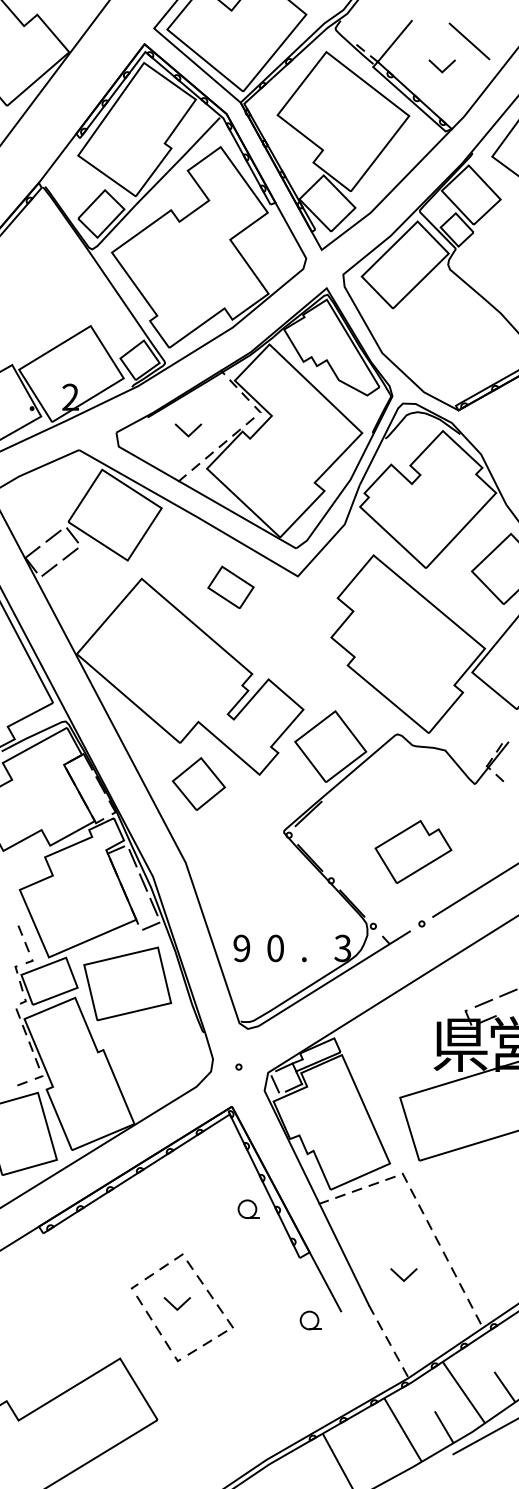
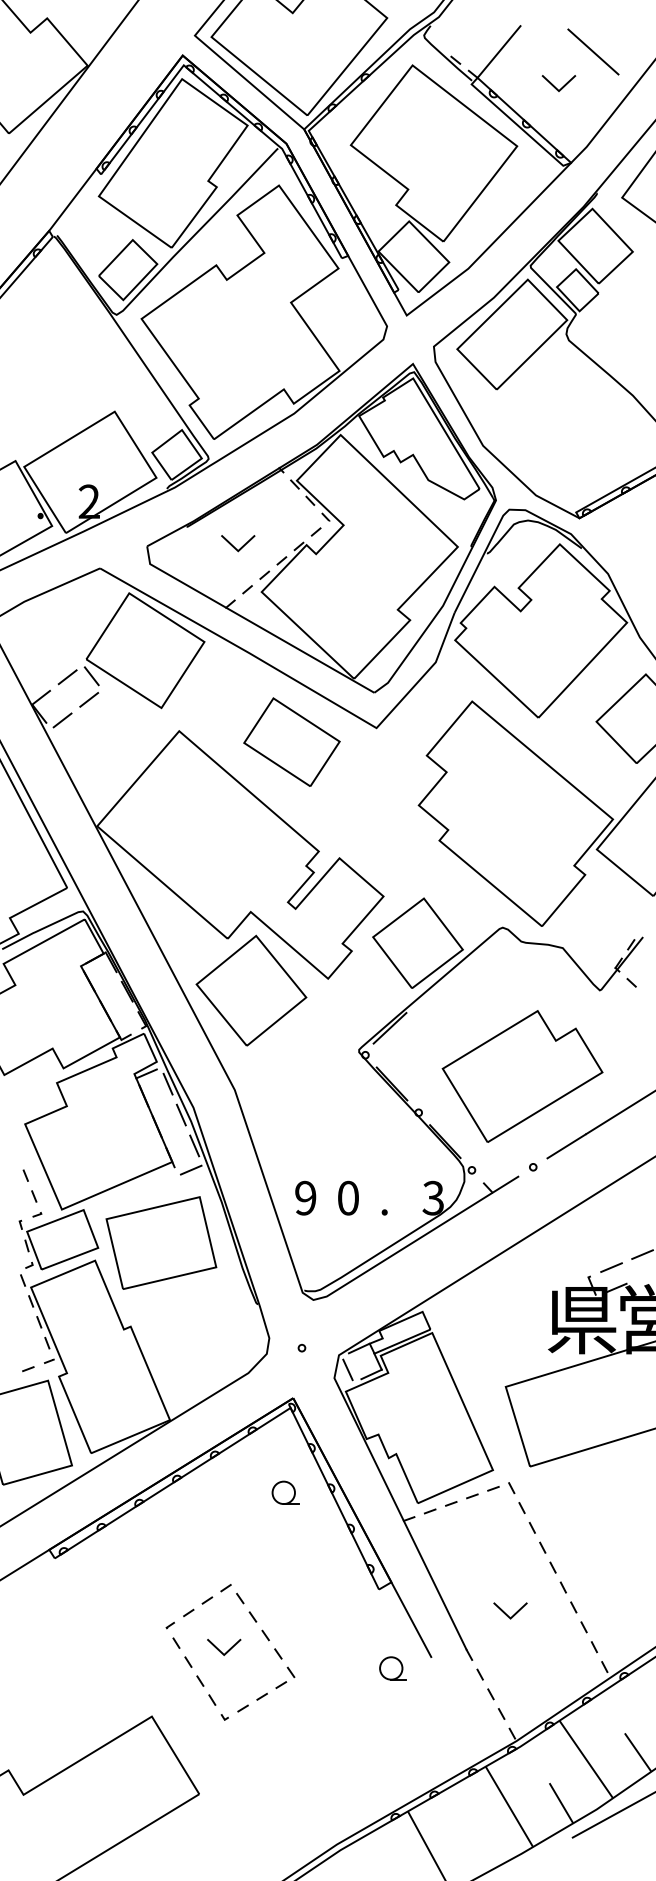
part: (230, 587) -> (291, 741), size x1.67
part: (198, 784) -> (251, 990), size x1.67
part: (413, 852) -> (522, 1076), size x1.67
part: (248, 1208) -> (285, 1492), moved

